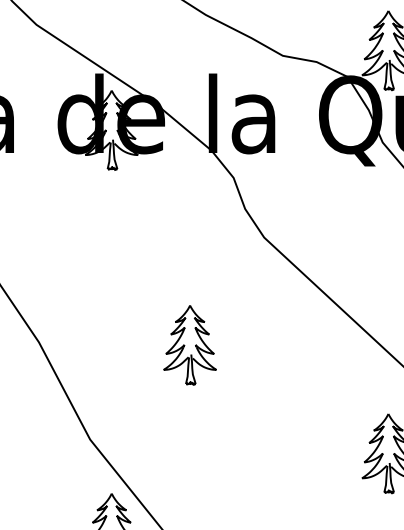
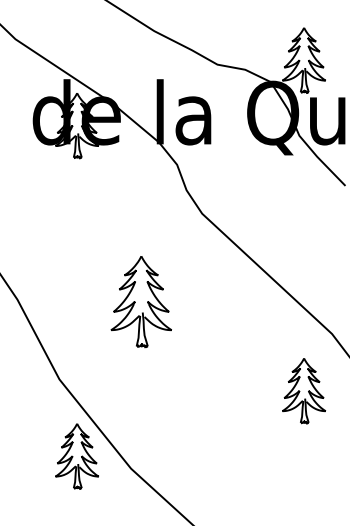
part: (190, 345) -> (141, 302), size x1.4

